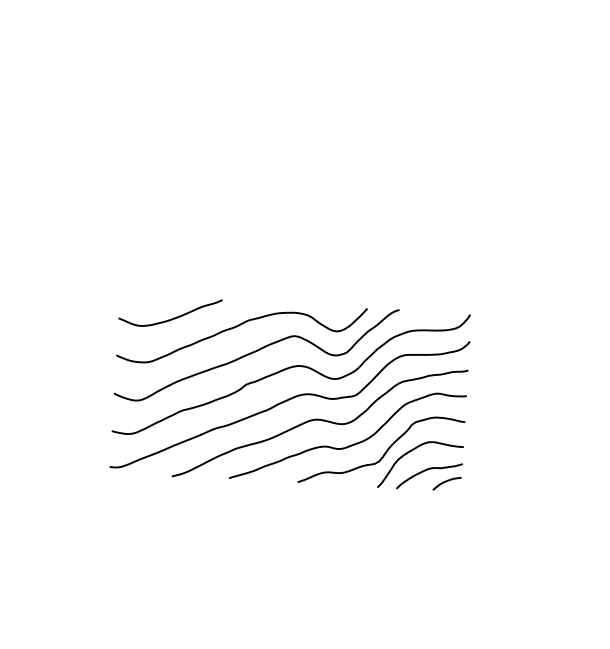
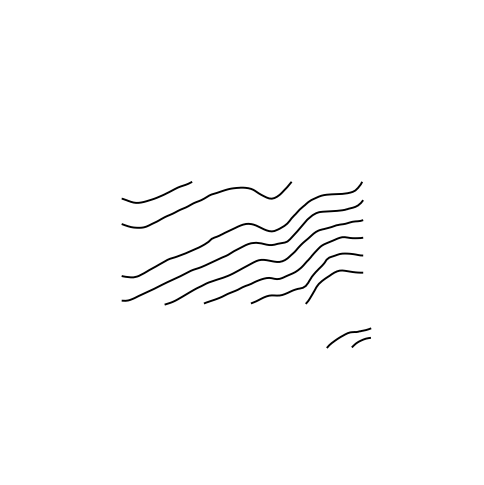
curve: (256, 352) -> (217, 216), removed
part: (428, 475) -> (348, 337), moved

